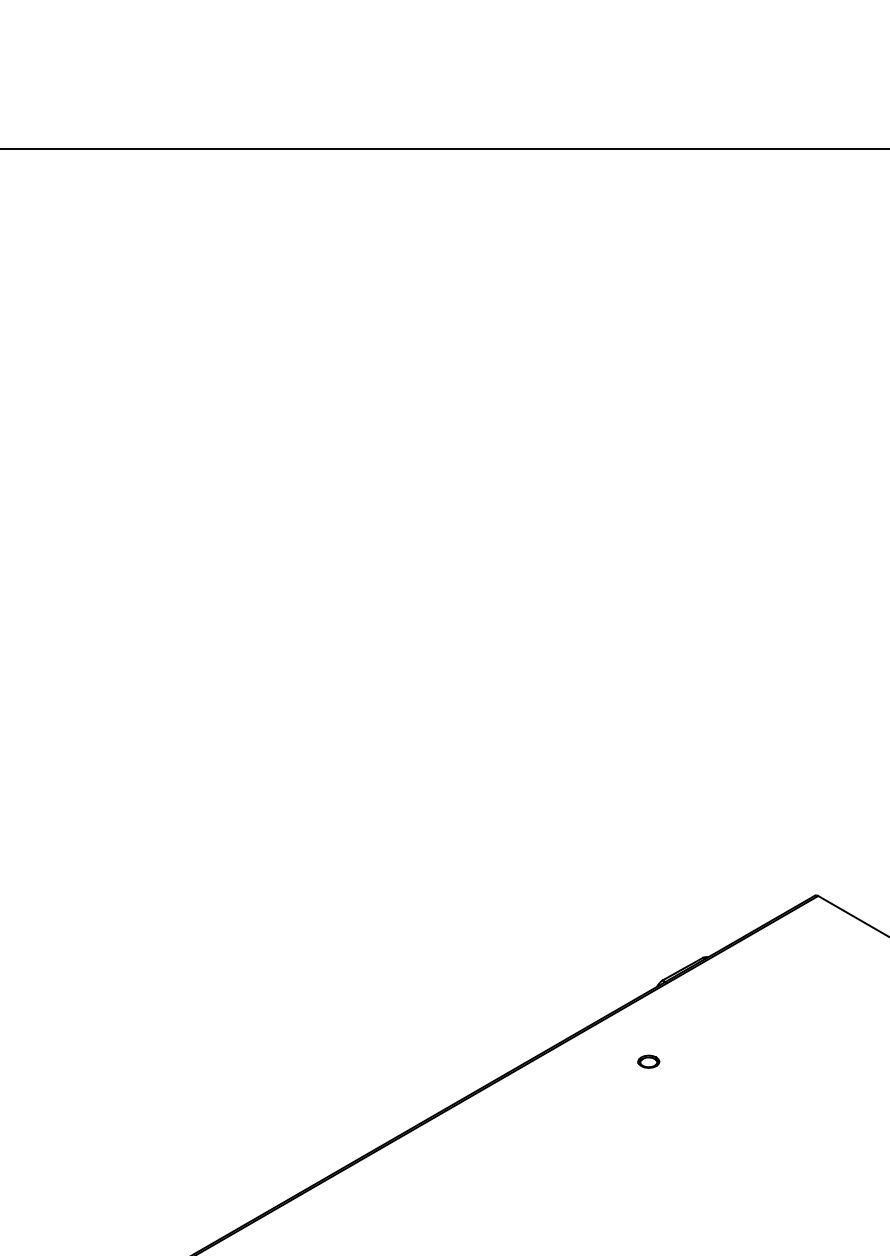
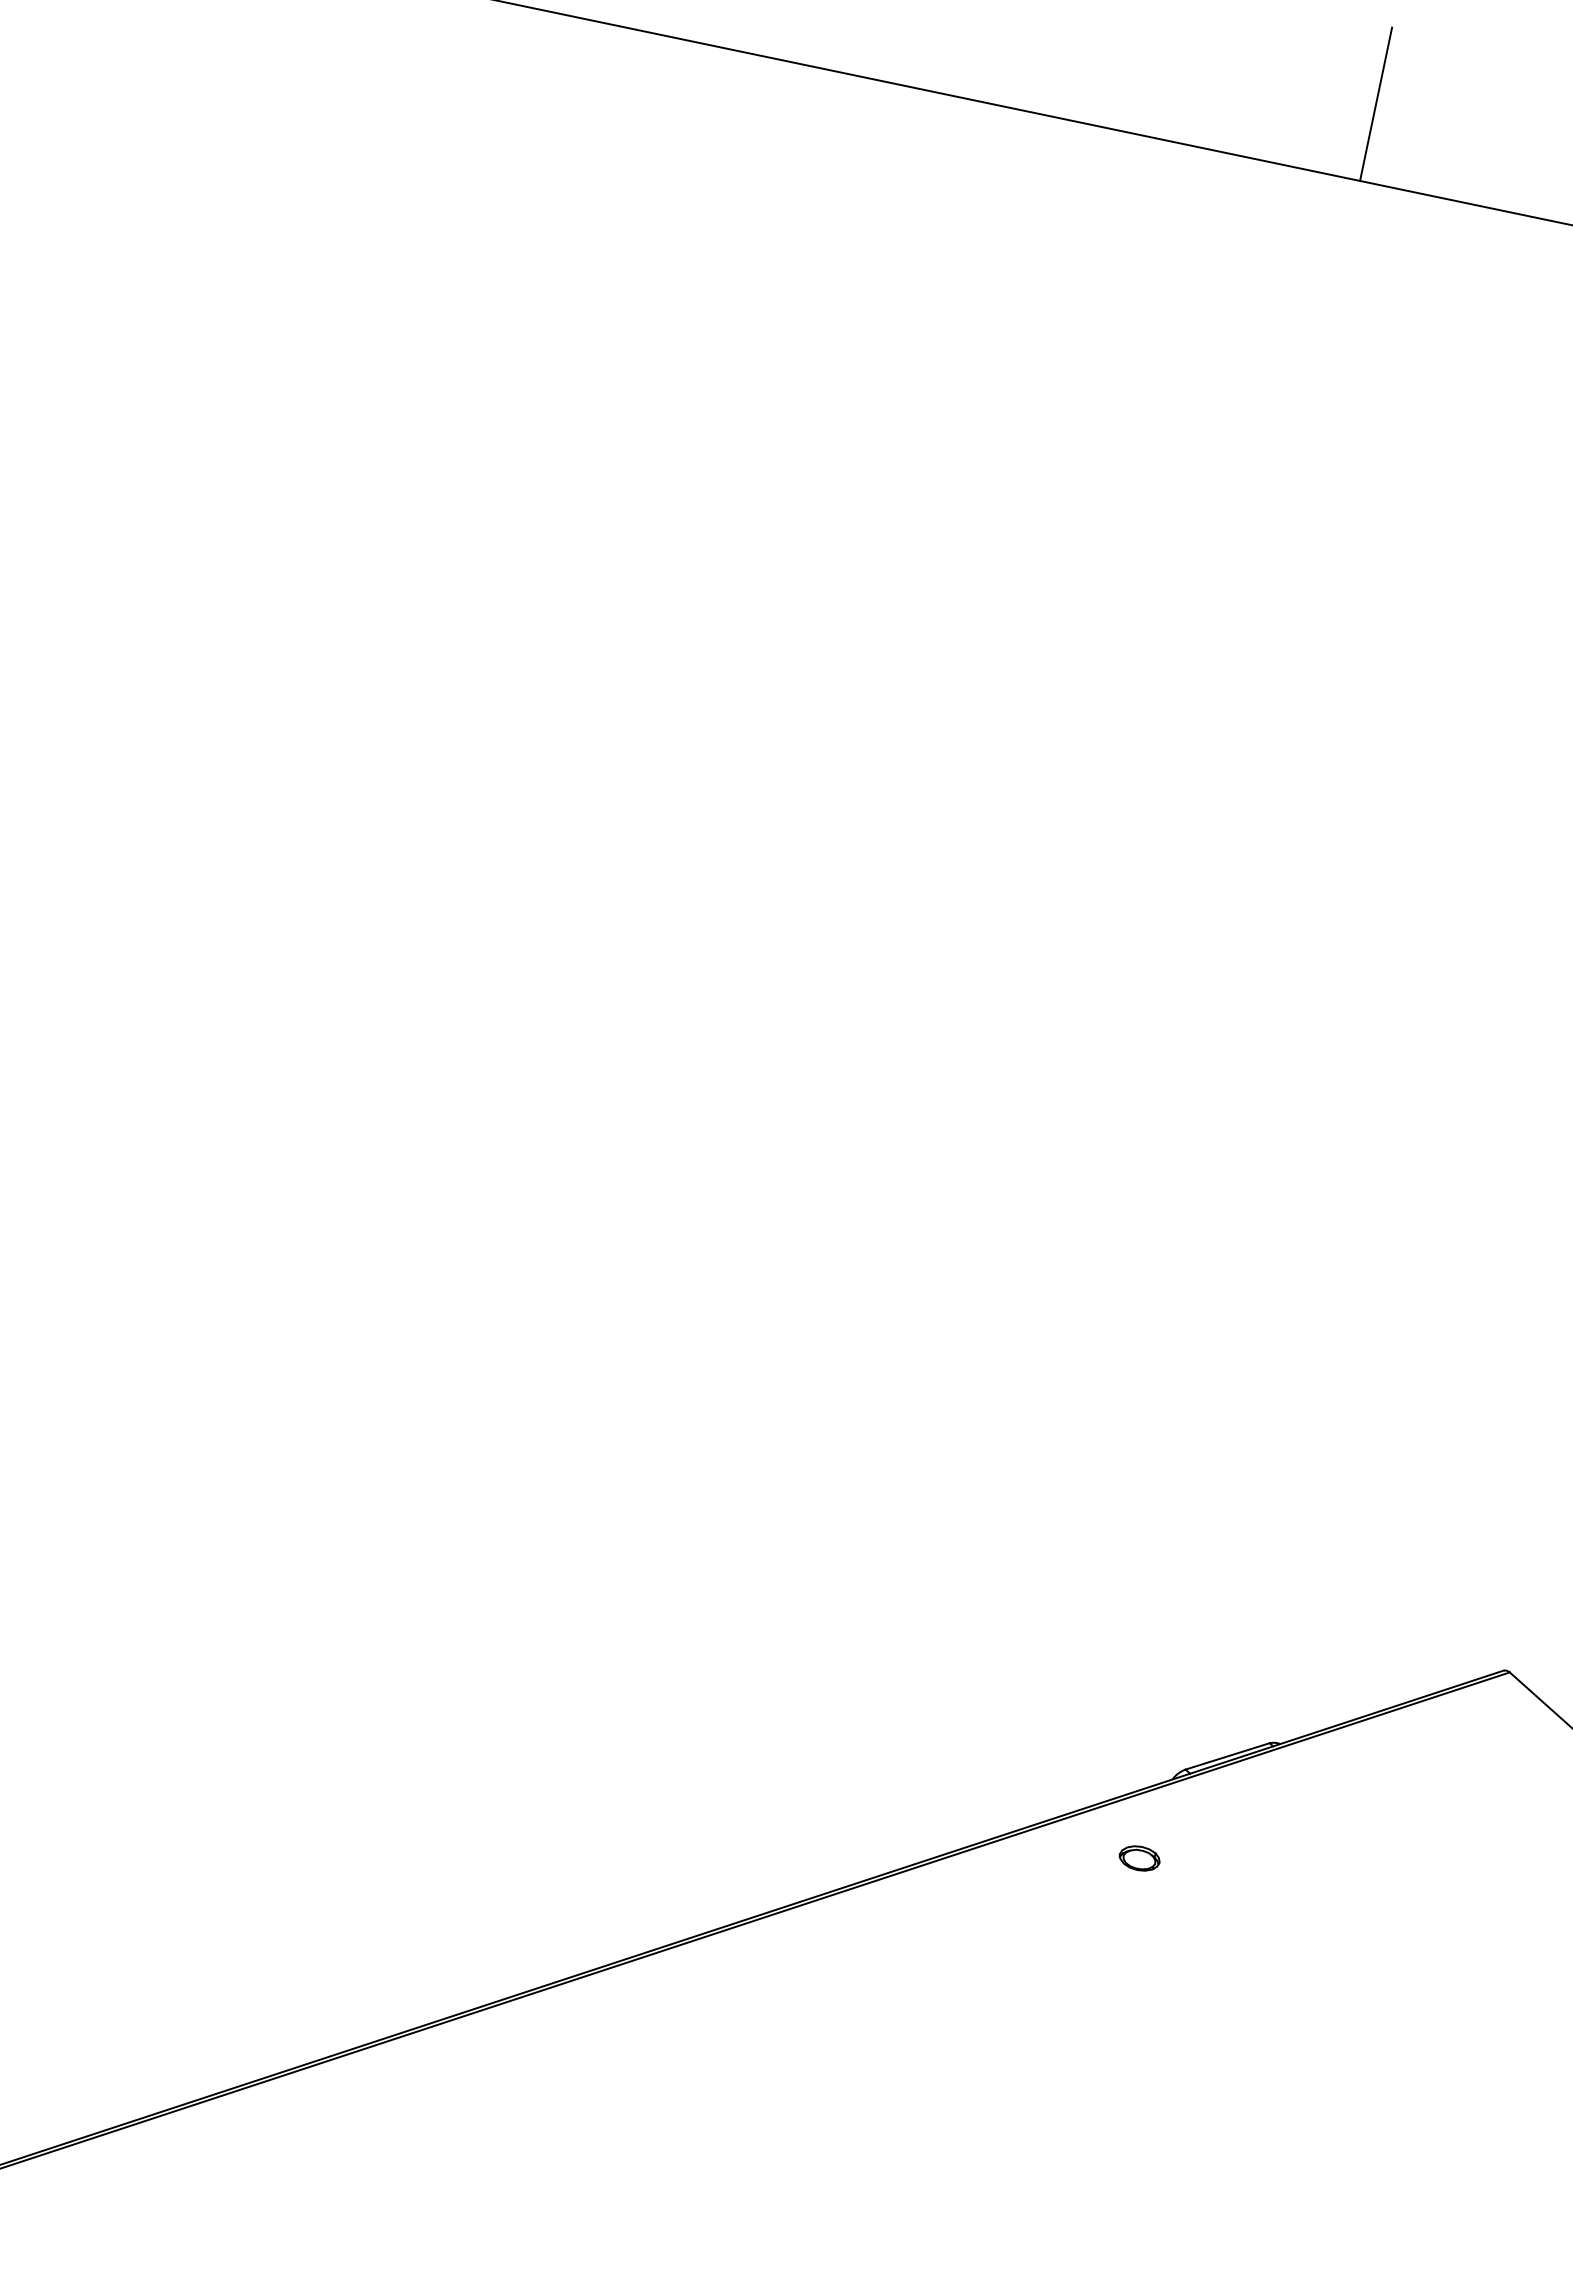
line: (582, 107) -> (1376, 103), added
part: (648, 1061) -> (1139, 1857), moved

